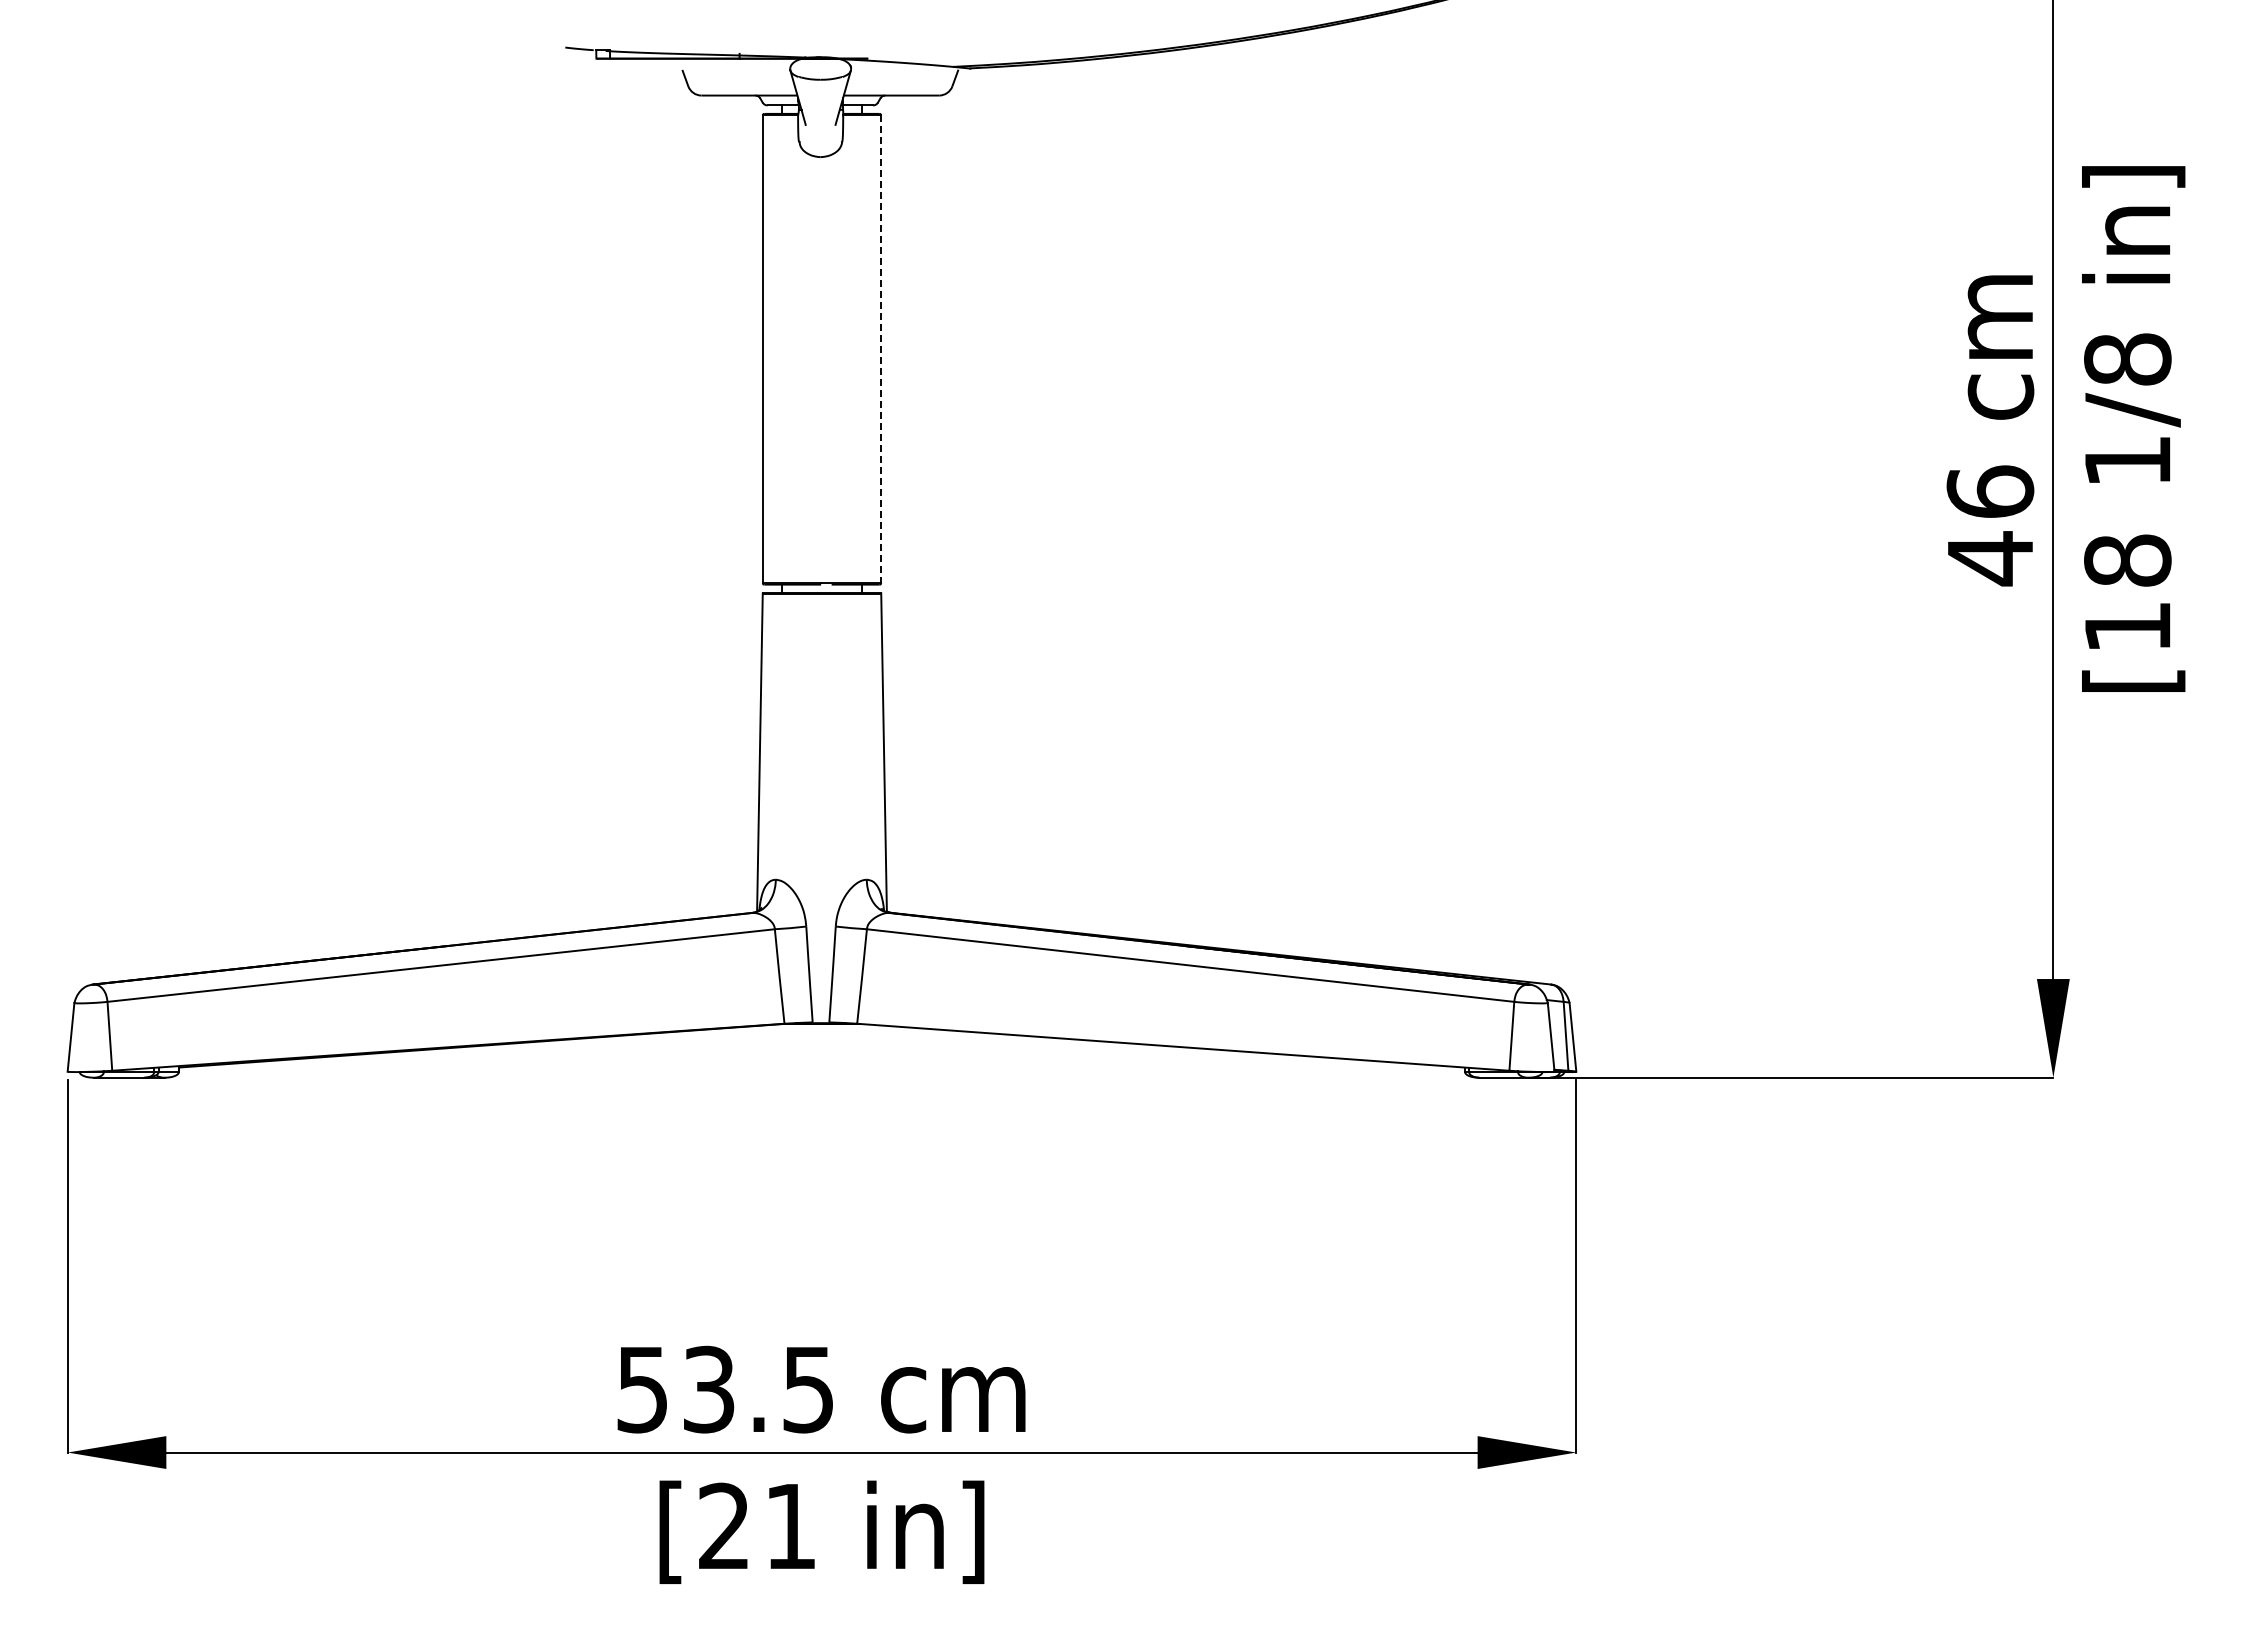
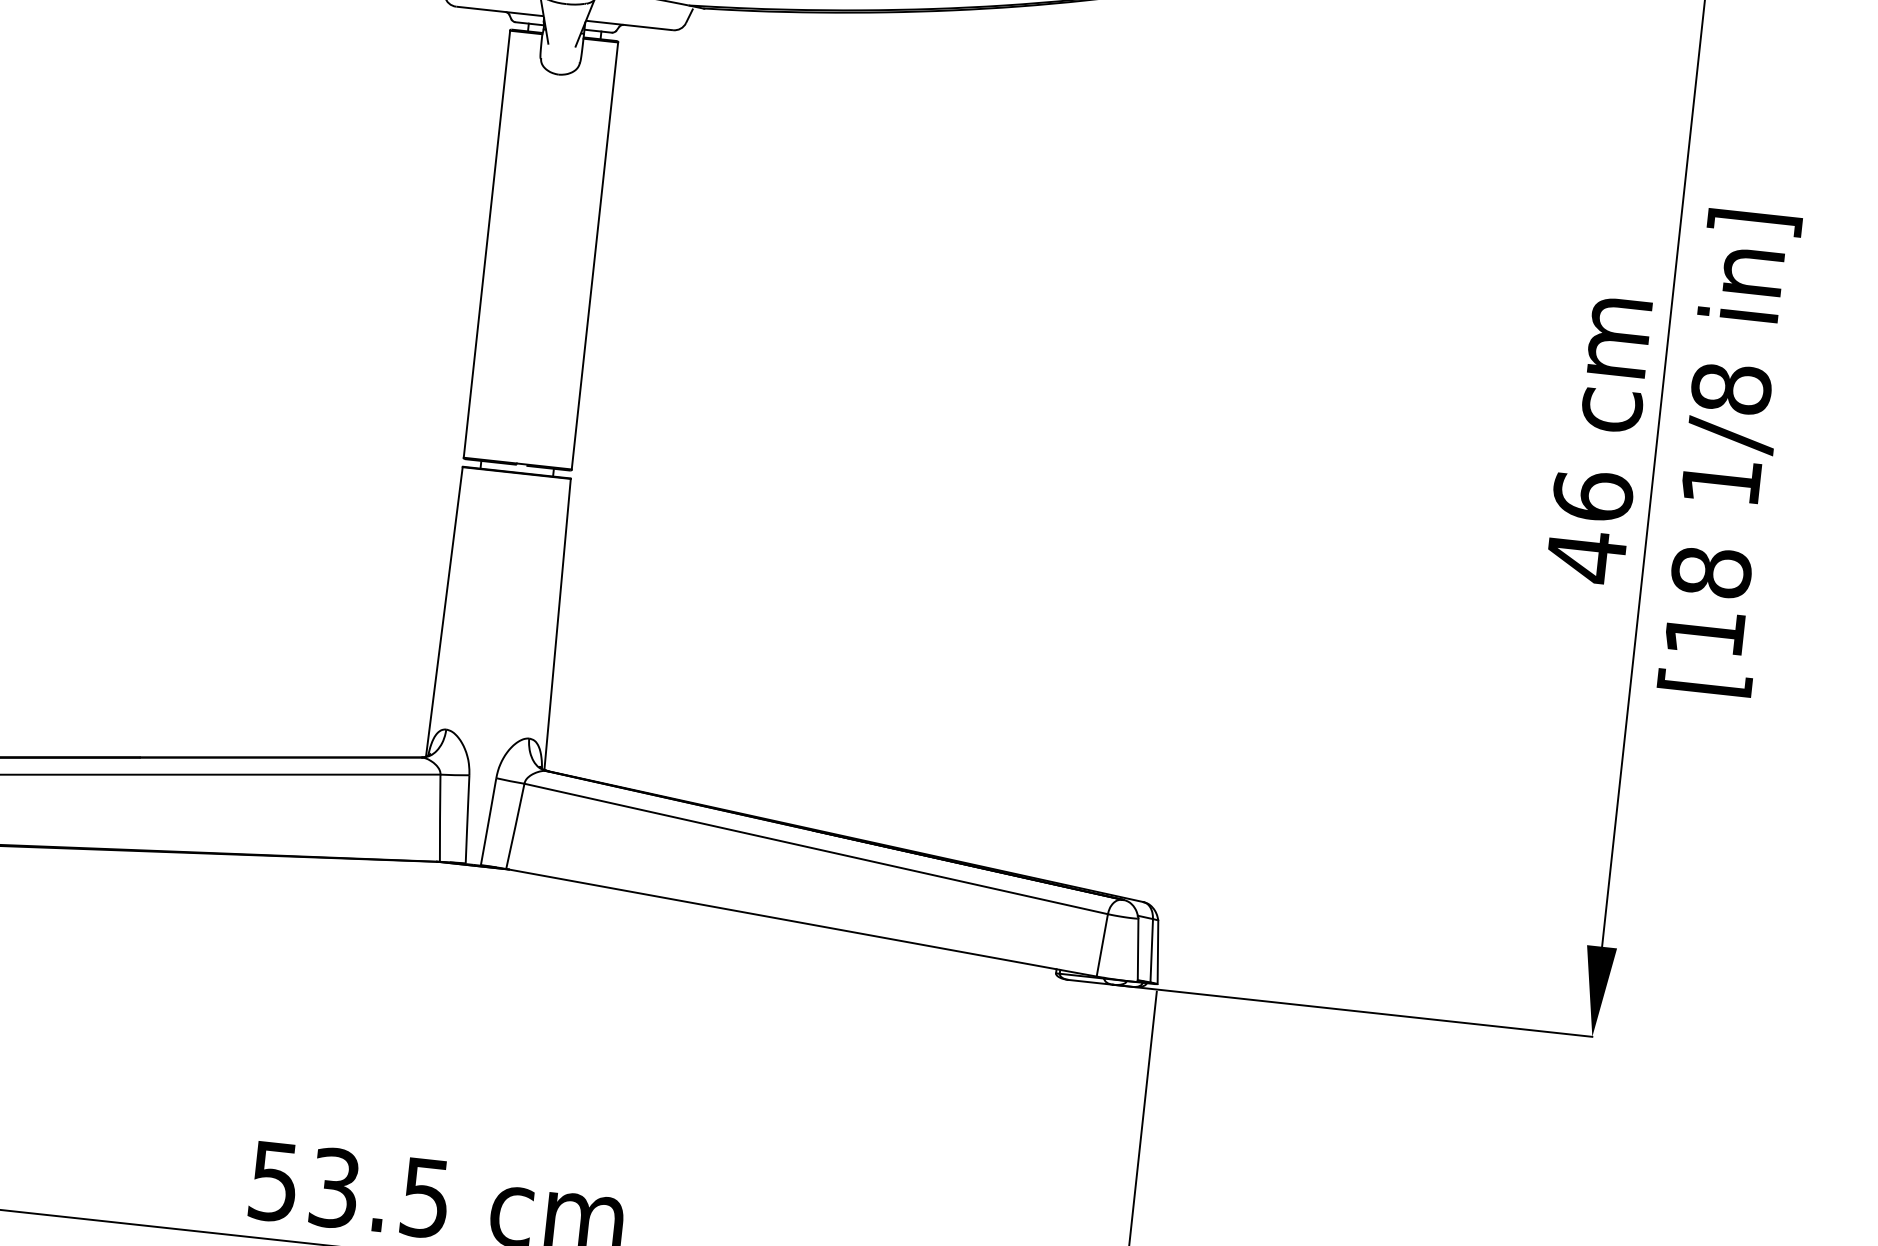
line: (881, 349) -> (595, 256), dashed -> solid

